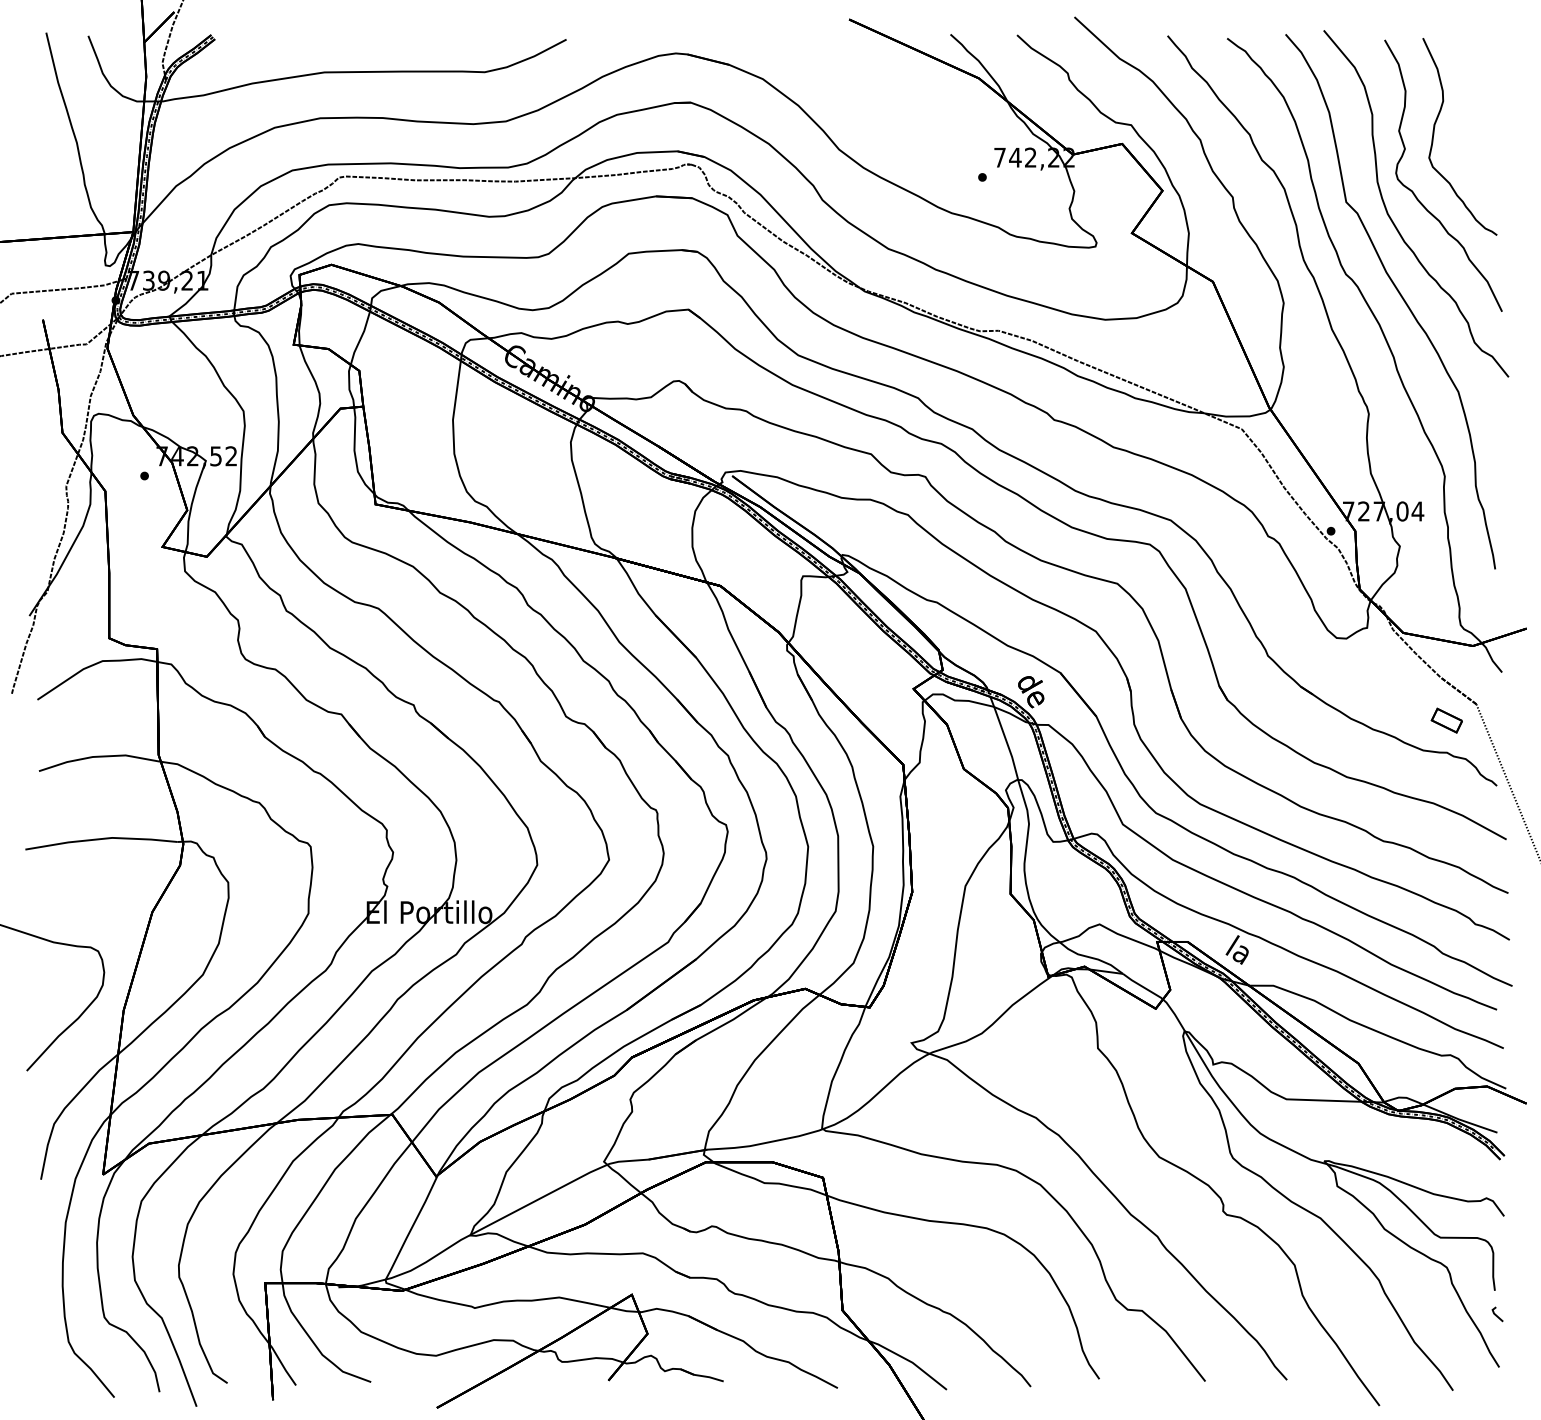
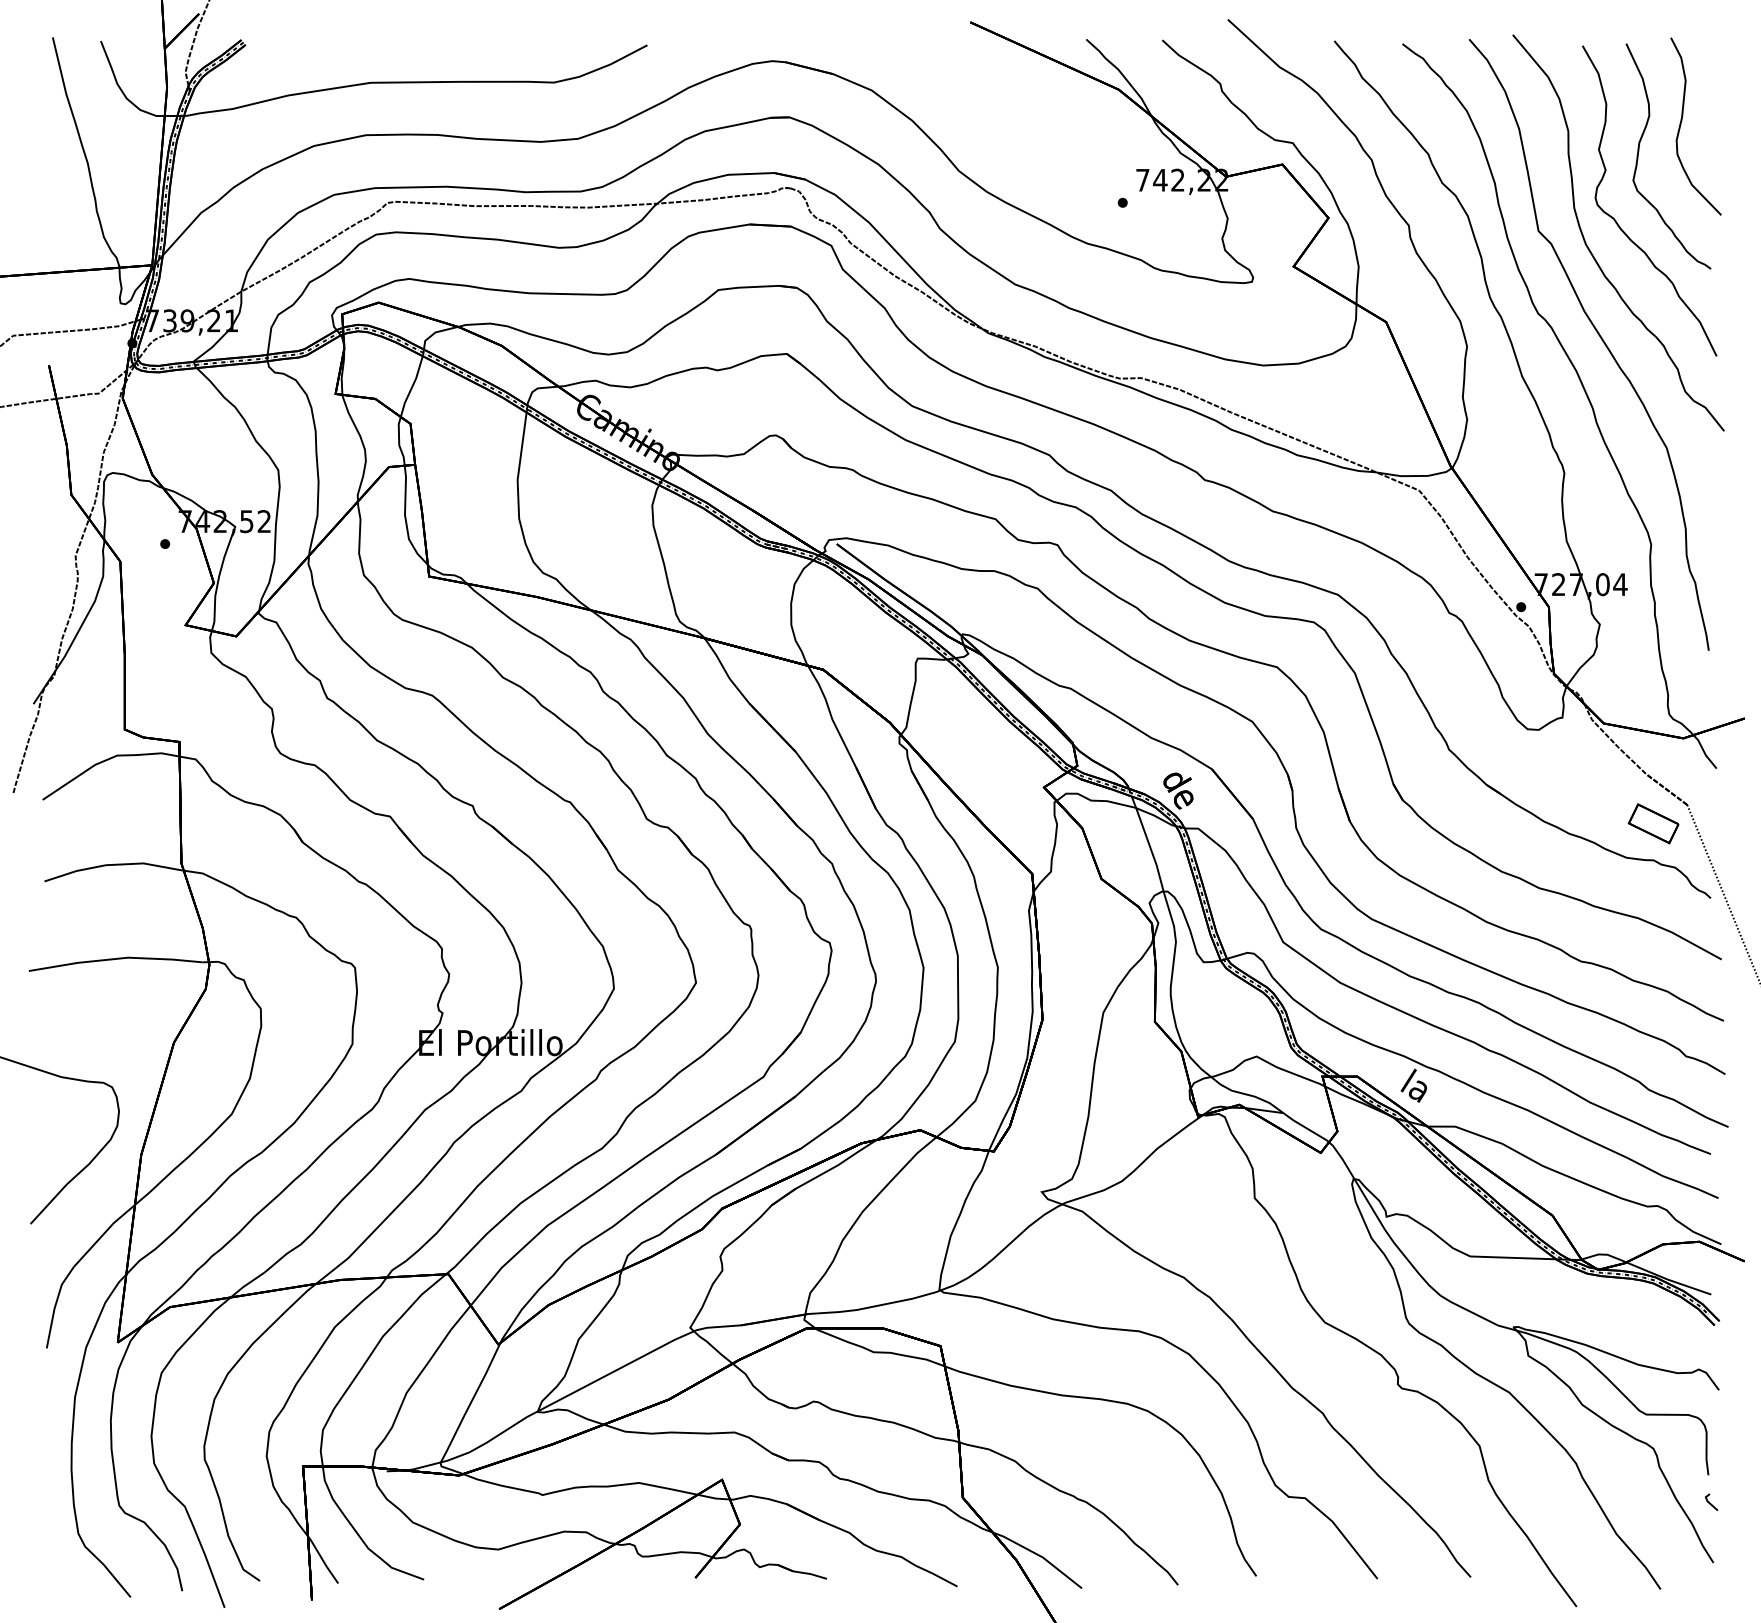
curve: (1471, 109) -> (1681, 125), added
part: (1446, 720) -> (1653, 823), size x1.43

